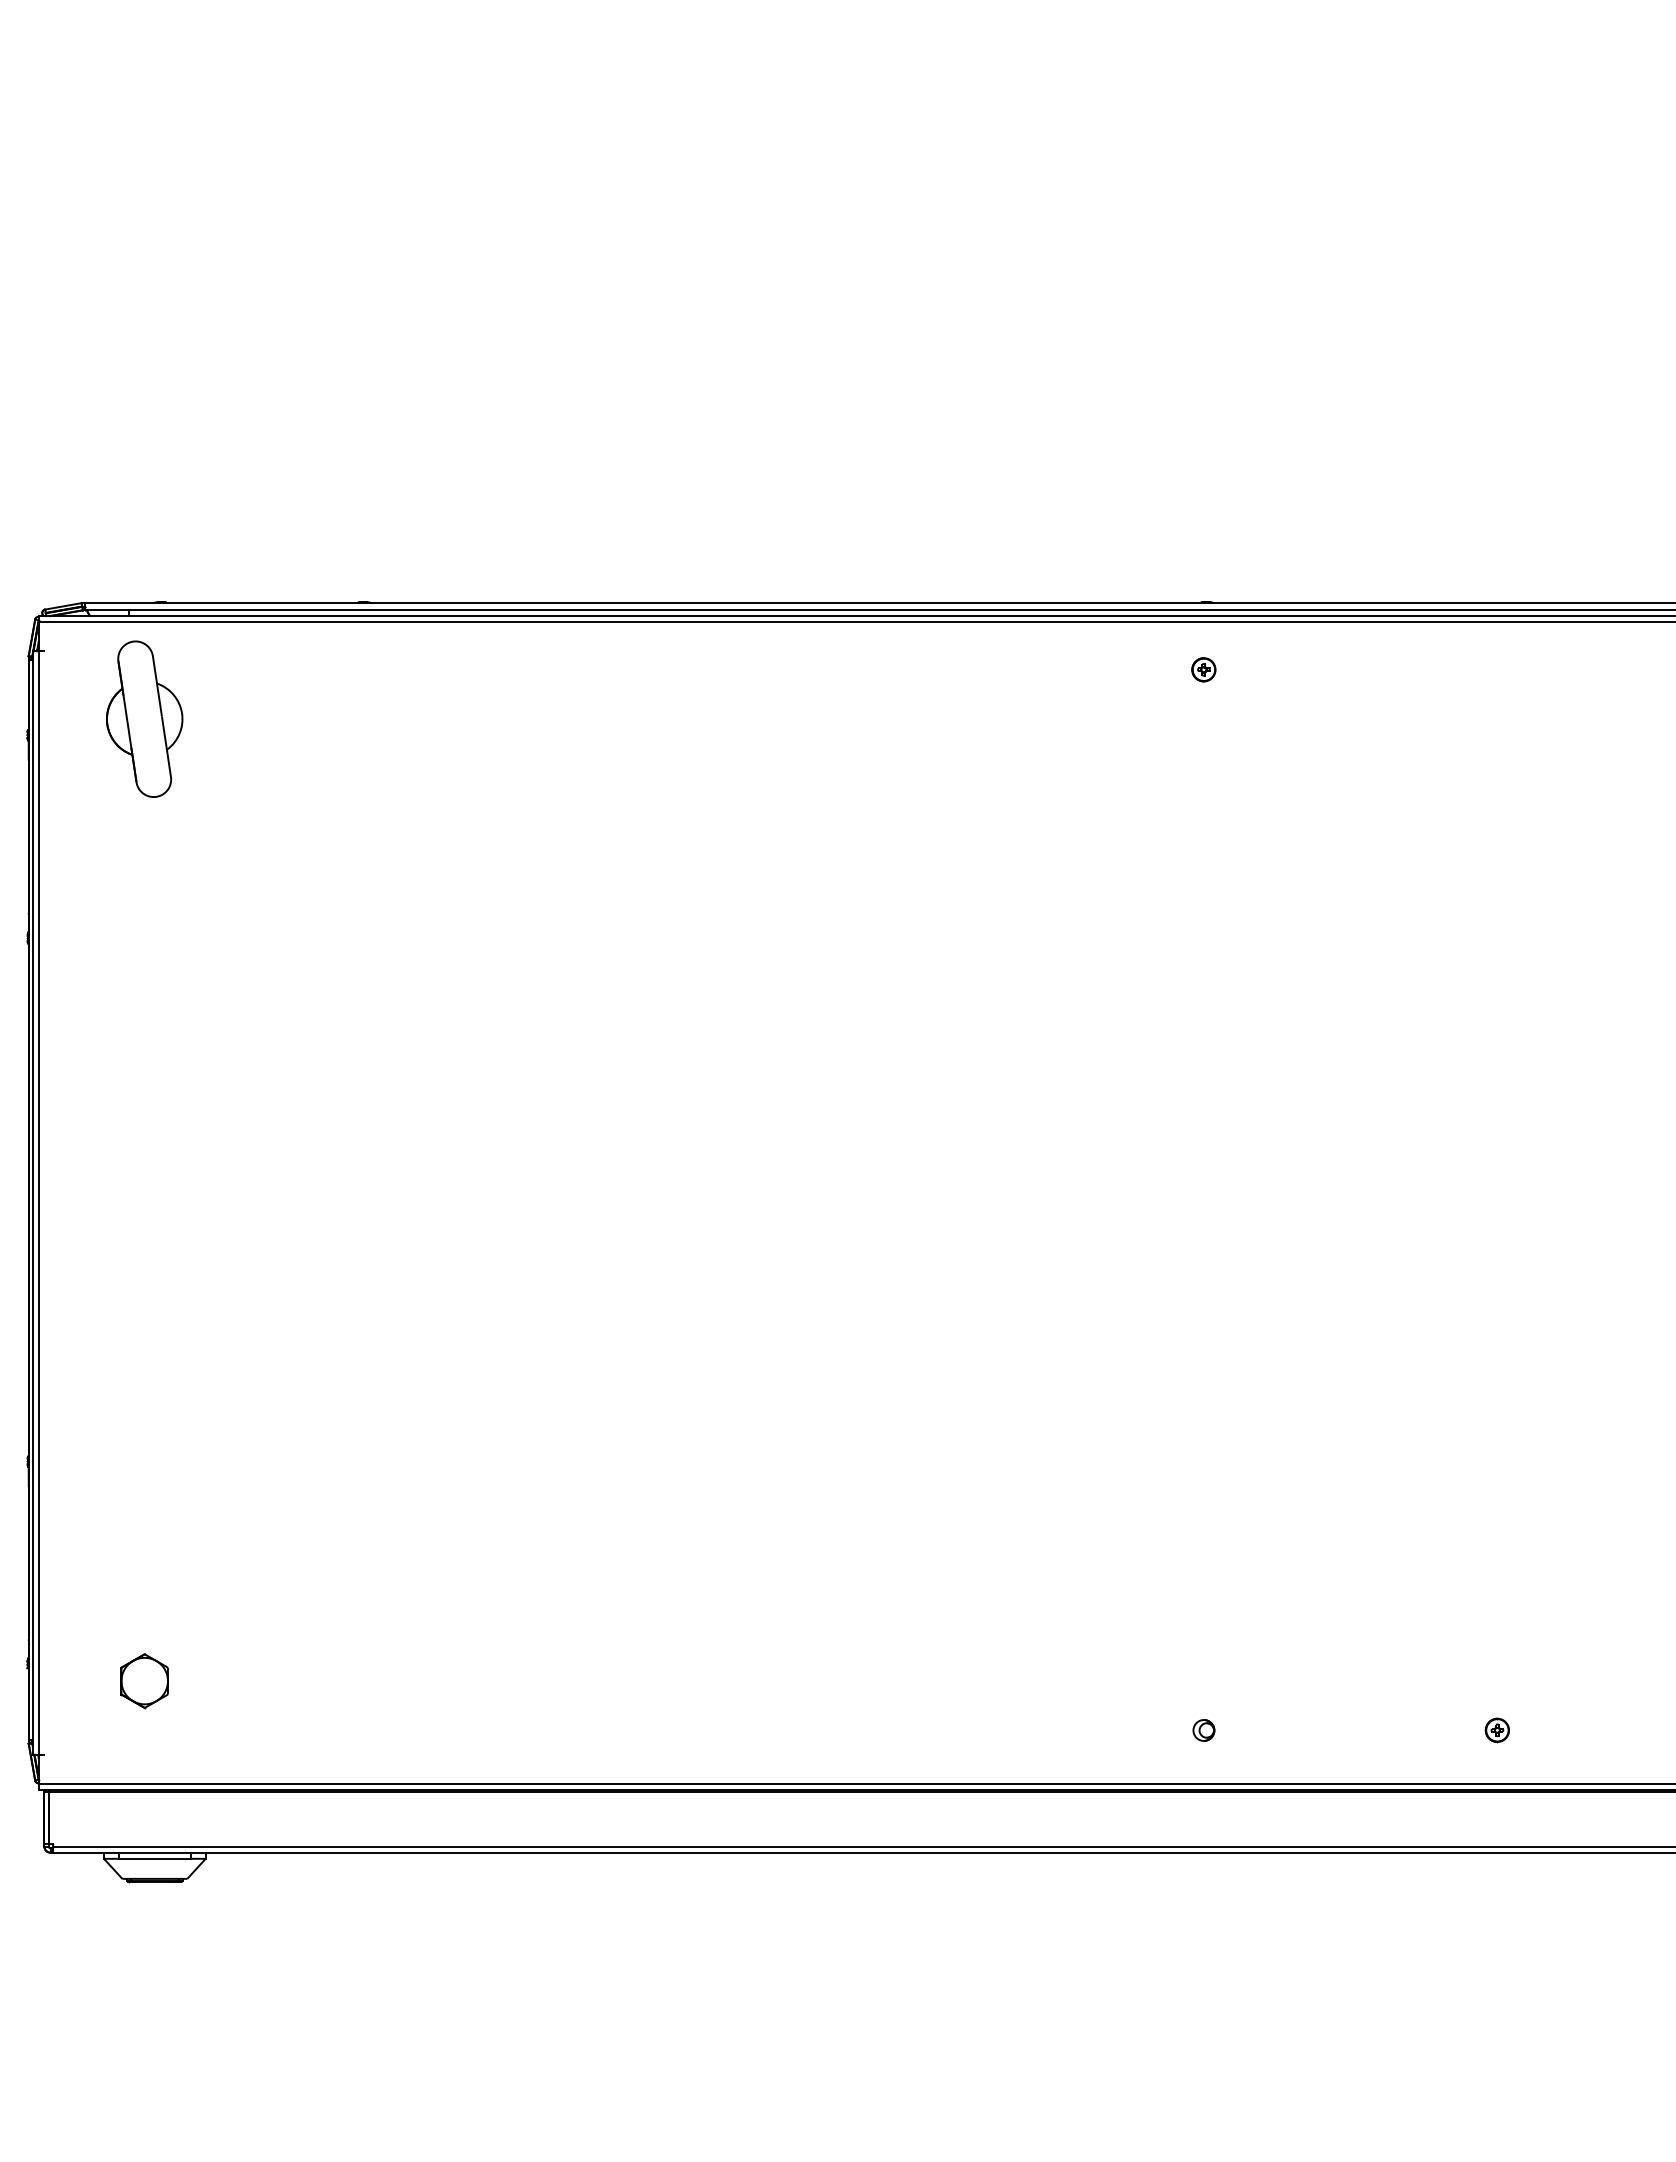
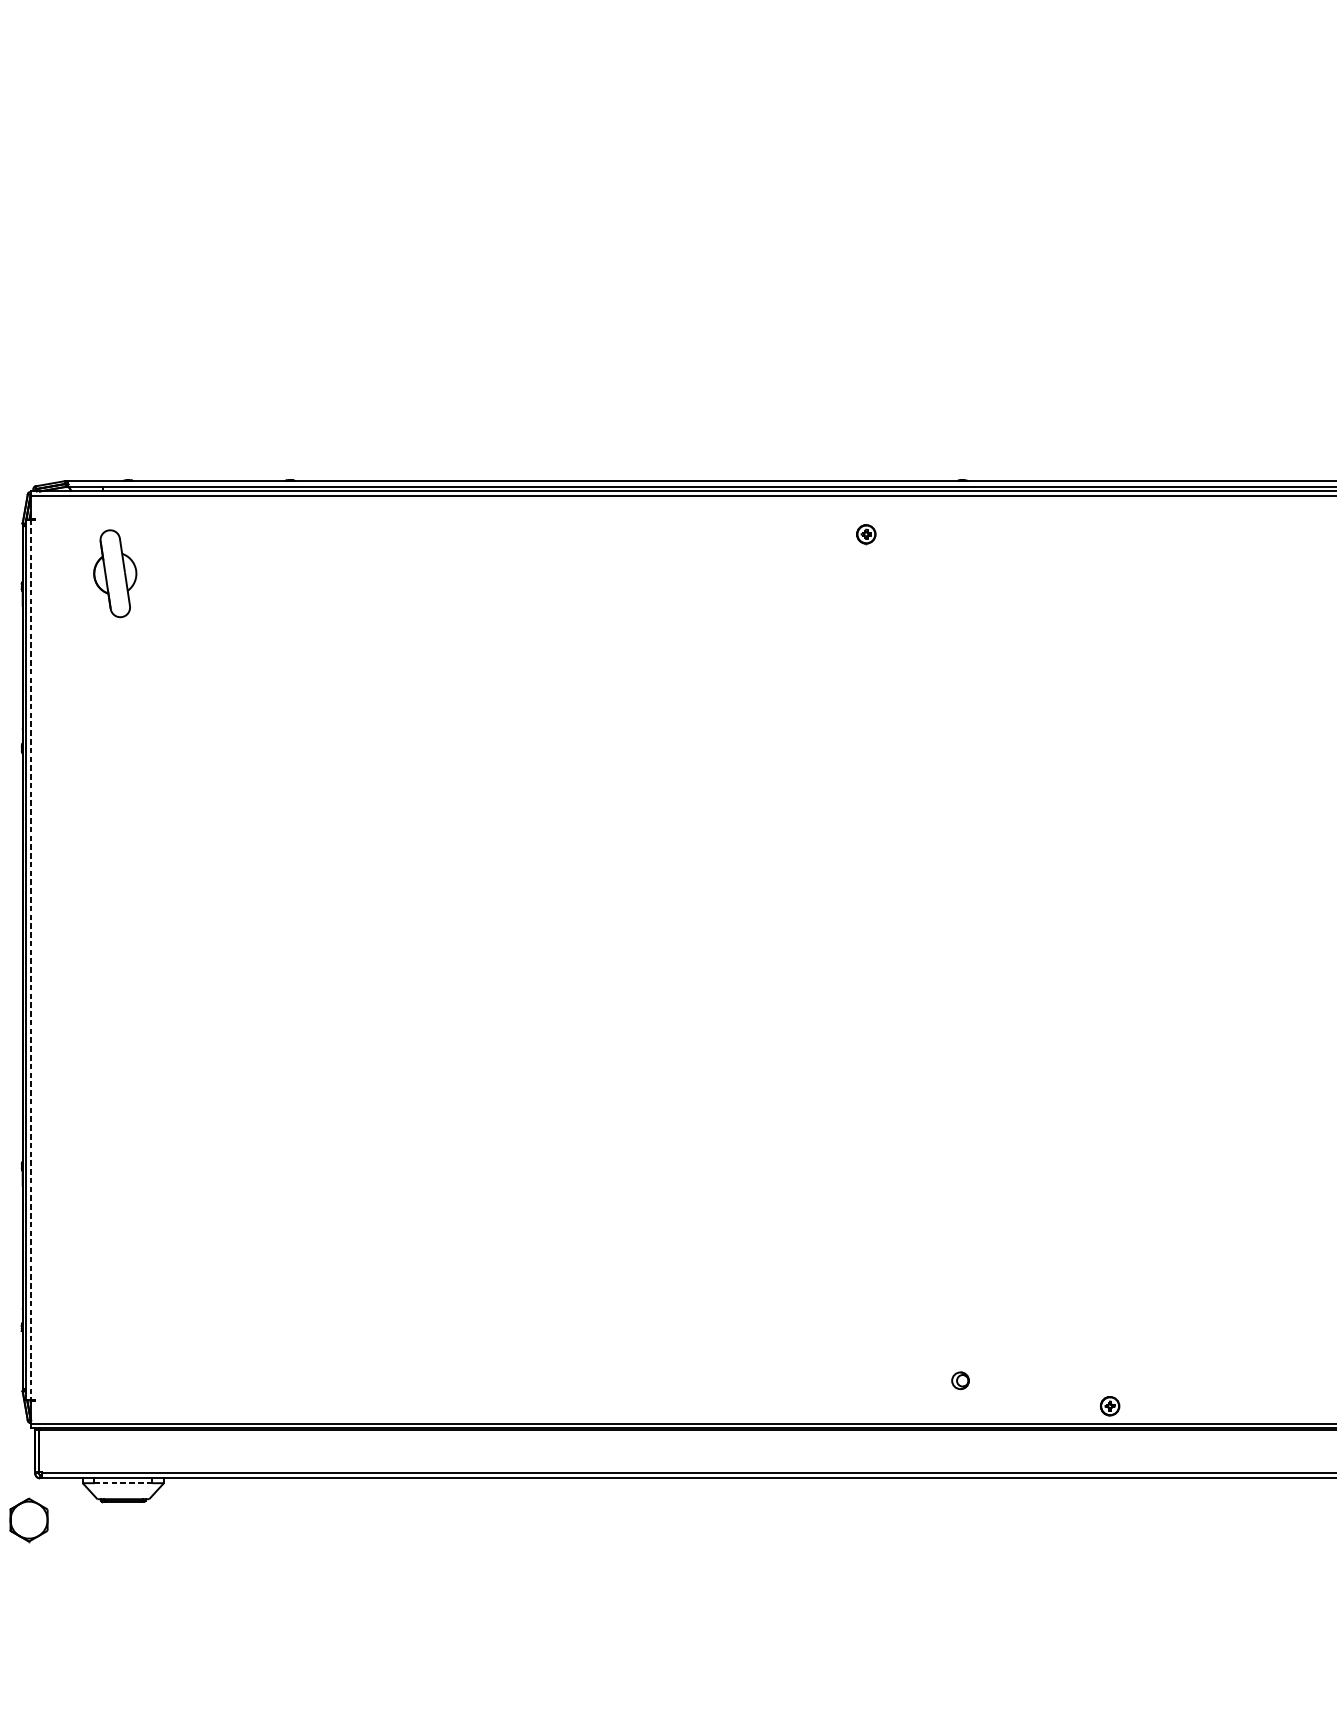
part: (1203, 669) -> (866, 534), moved
part: (144, 718) -> (115, 573), size x0.7
line: (38, 1203) -> (30, 960), solid -> dashed
part: (144, 1681) -> (28, 1520), moved
part: (1496, 1730) -> (1109, 1406), moved
line: (154, 1858) -> (123, 1482), solid -> dashed

